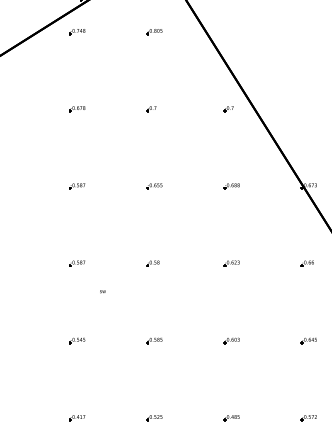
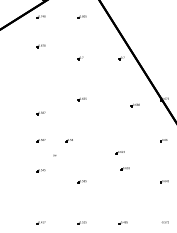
part: (75, 109) -> (40, 46), moved
part: (75, 186) -> (40, 113), moved
part: (229, 186) -> (134, 105), moved
part: (150, 263) -> (68, 140), moved
part: (229, 263) -> (119, 152), moved
part: (75, 340) -> (40, 170), moved
part: (229, 340) -> (124, 168), moved

